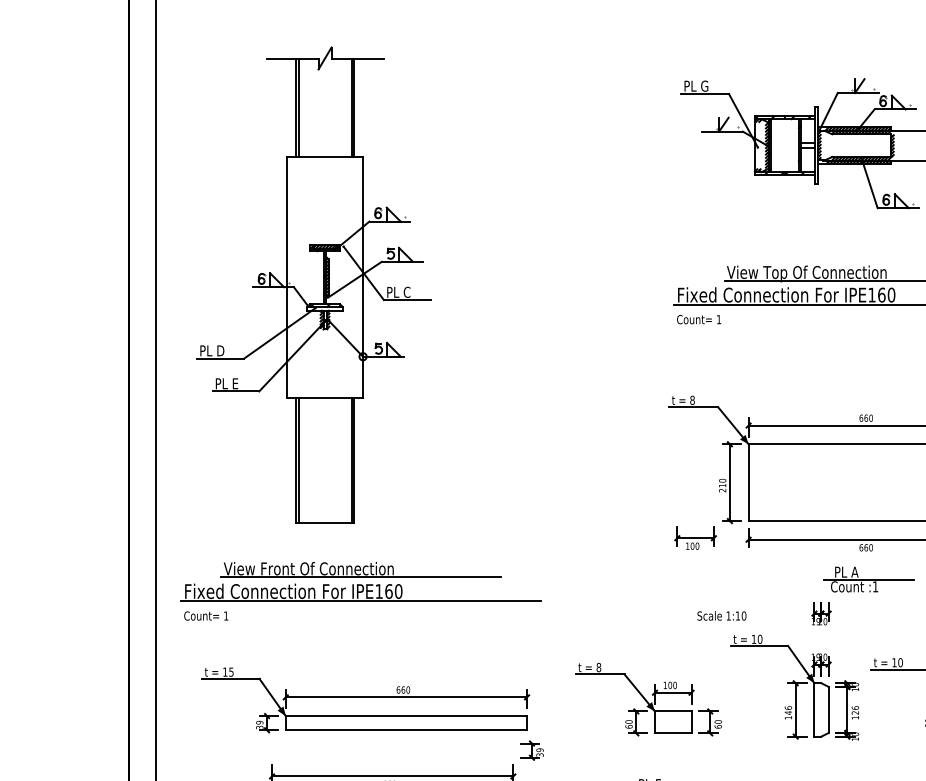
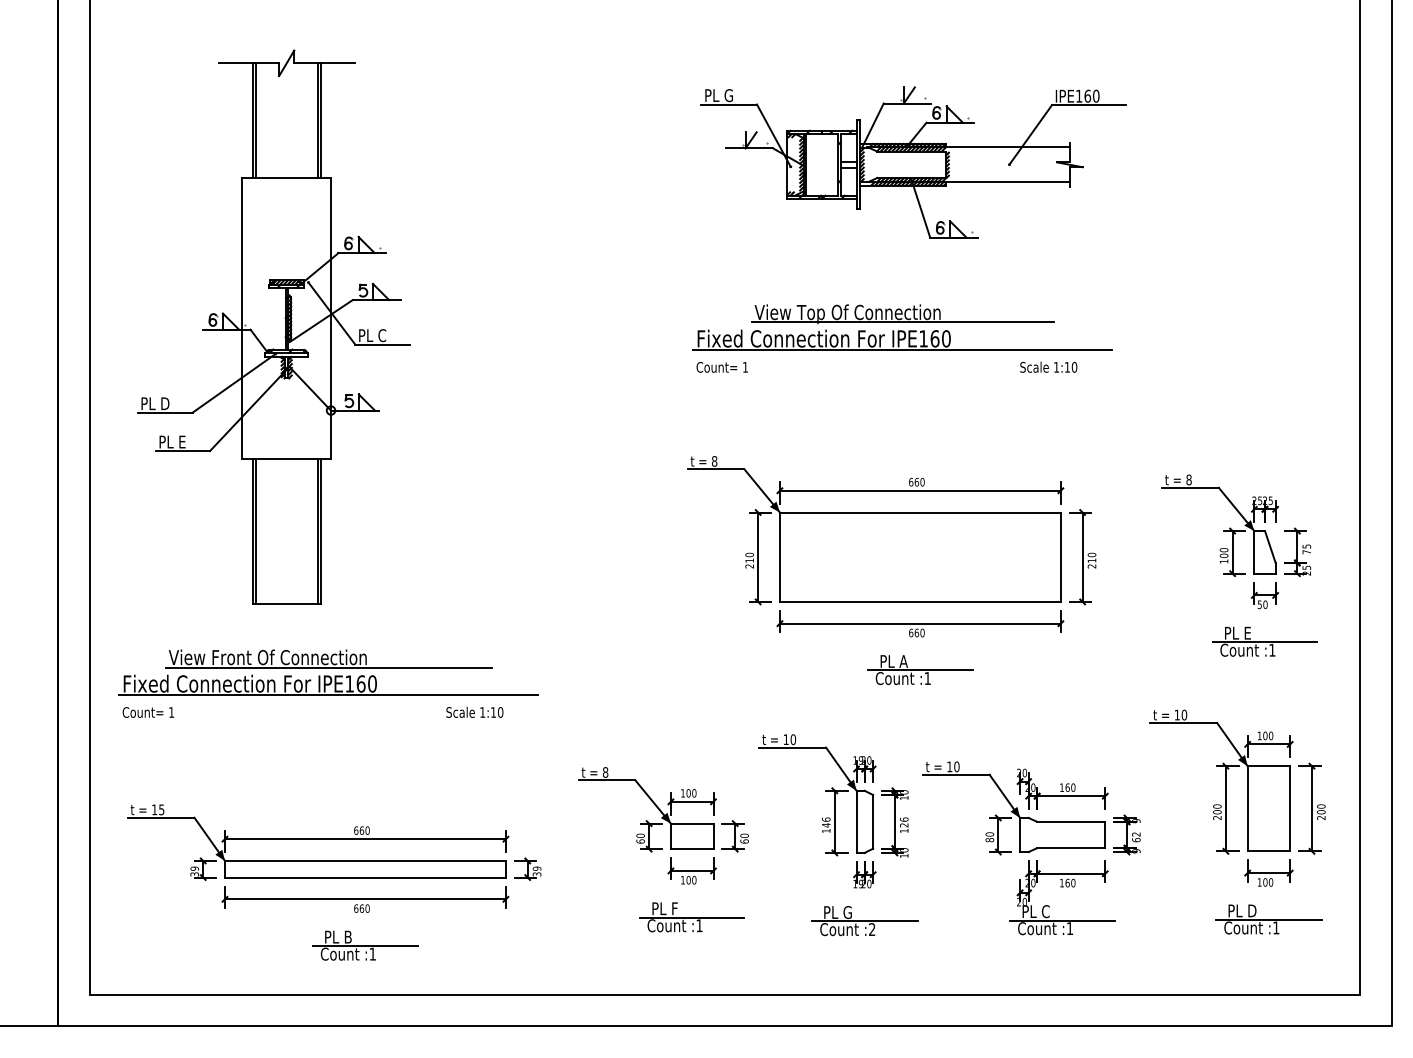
part: (694, 537) -> (691, 870), moved
part: (821, 613) -> (864, 874), moved
text: (721, 615) -> (474, 711), moved
part: (366, 700) -> (318, 842), moved

